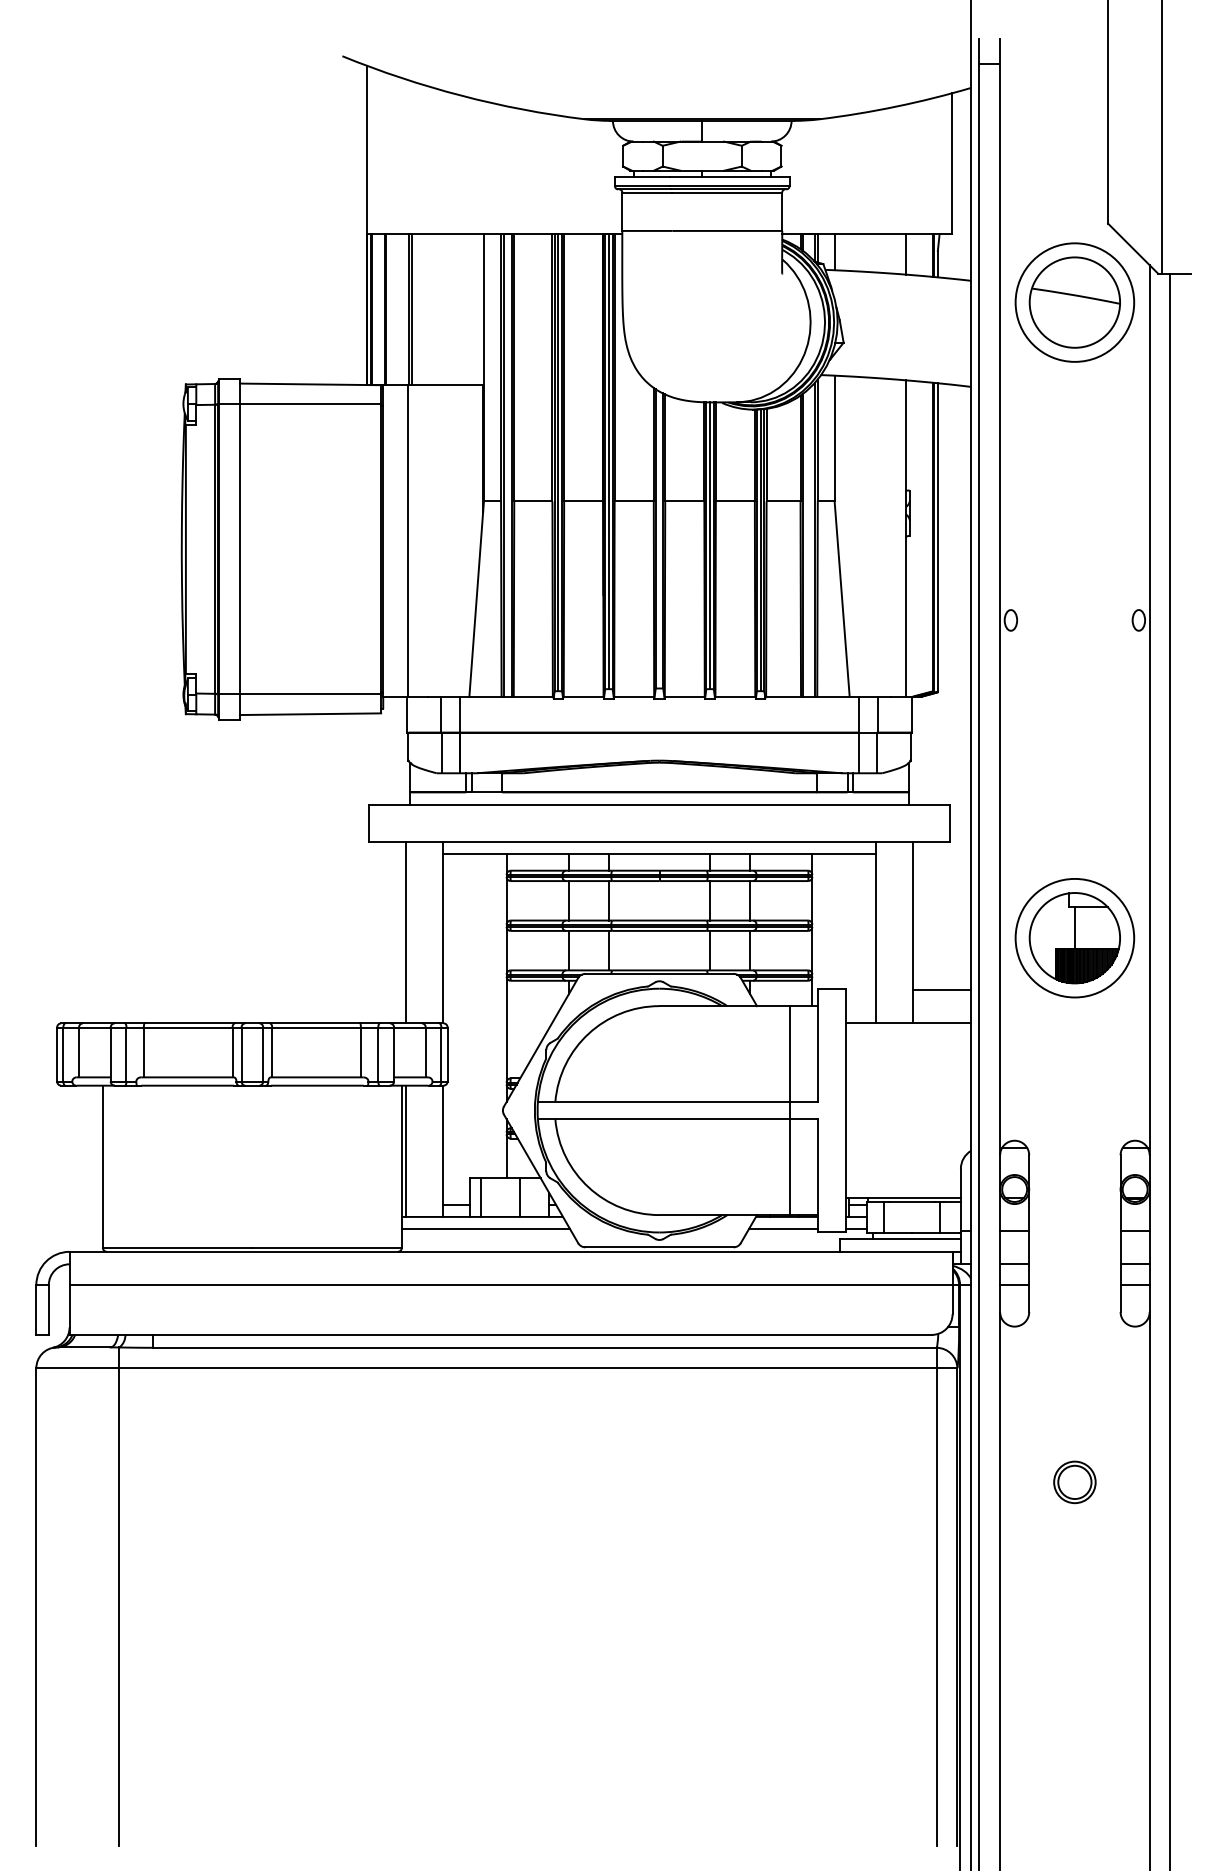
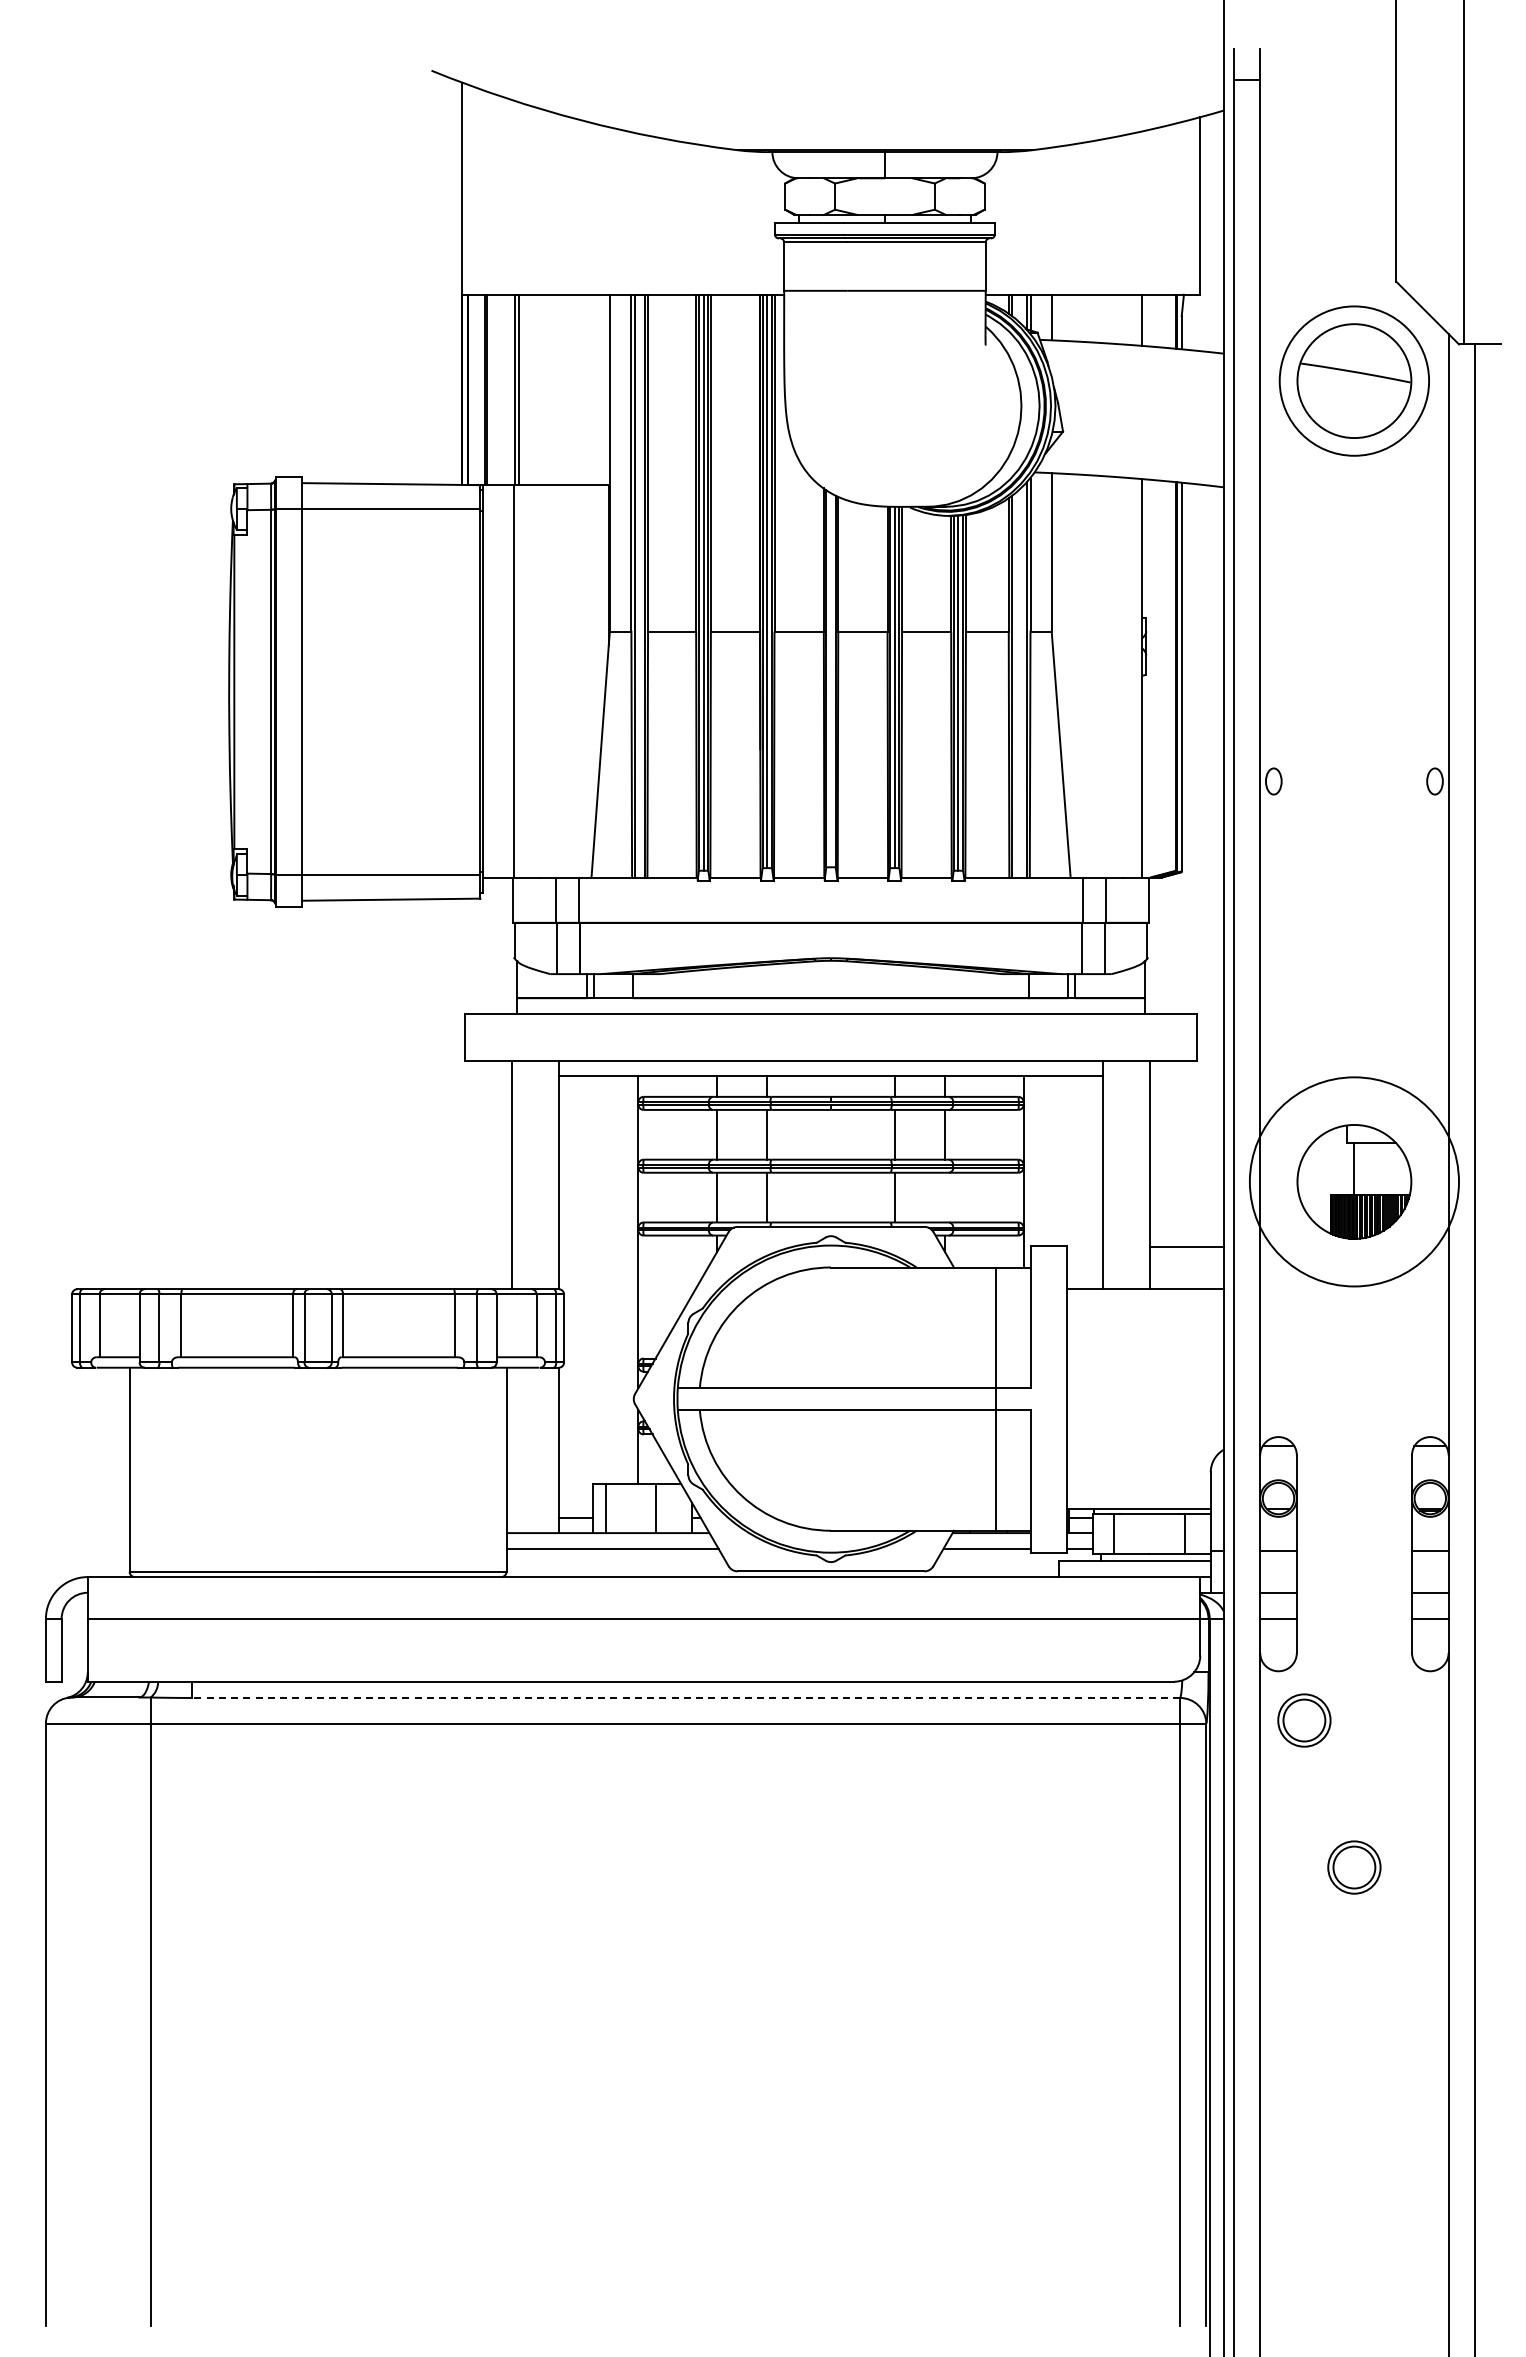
circle: (1074, 937) -> (1354, 1181), size x1.4
line: (750, 950) -> (945, 1197), removed
line: (405, 1151) -> (511, 1450), removed
line: (544, 1347) -> (686, 1697), solid -> dashed
part: (1035, 1365) -> (1304, 1720), added

